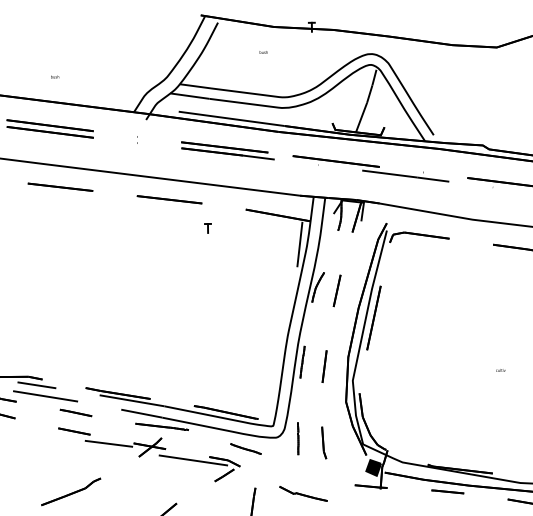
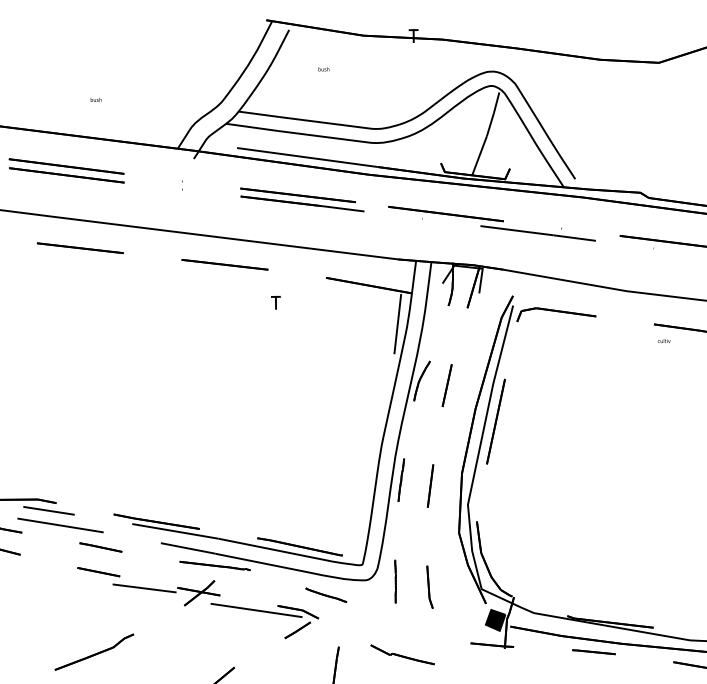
text: (263, 52) -> (323, 69), moved
text: (54, 76) -> (95, 99), moved
text: (500, 369) -> (663, 340), moved

